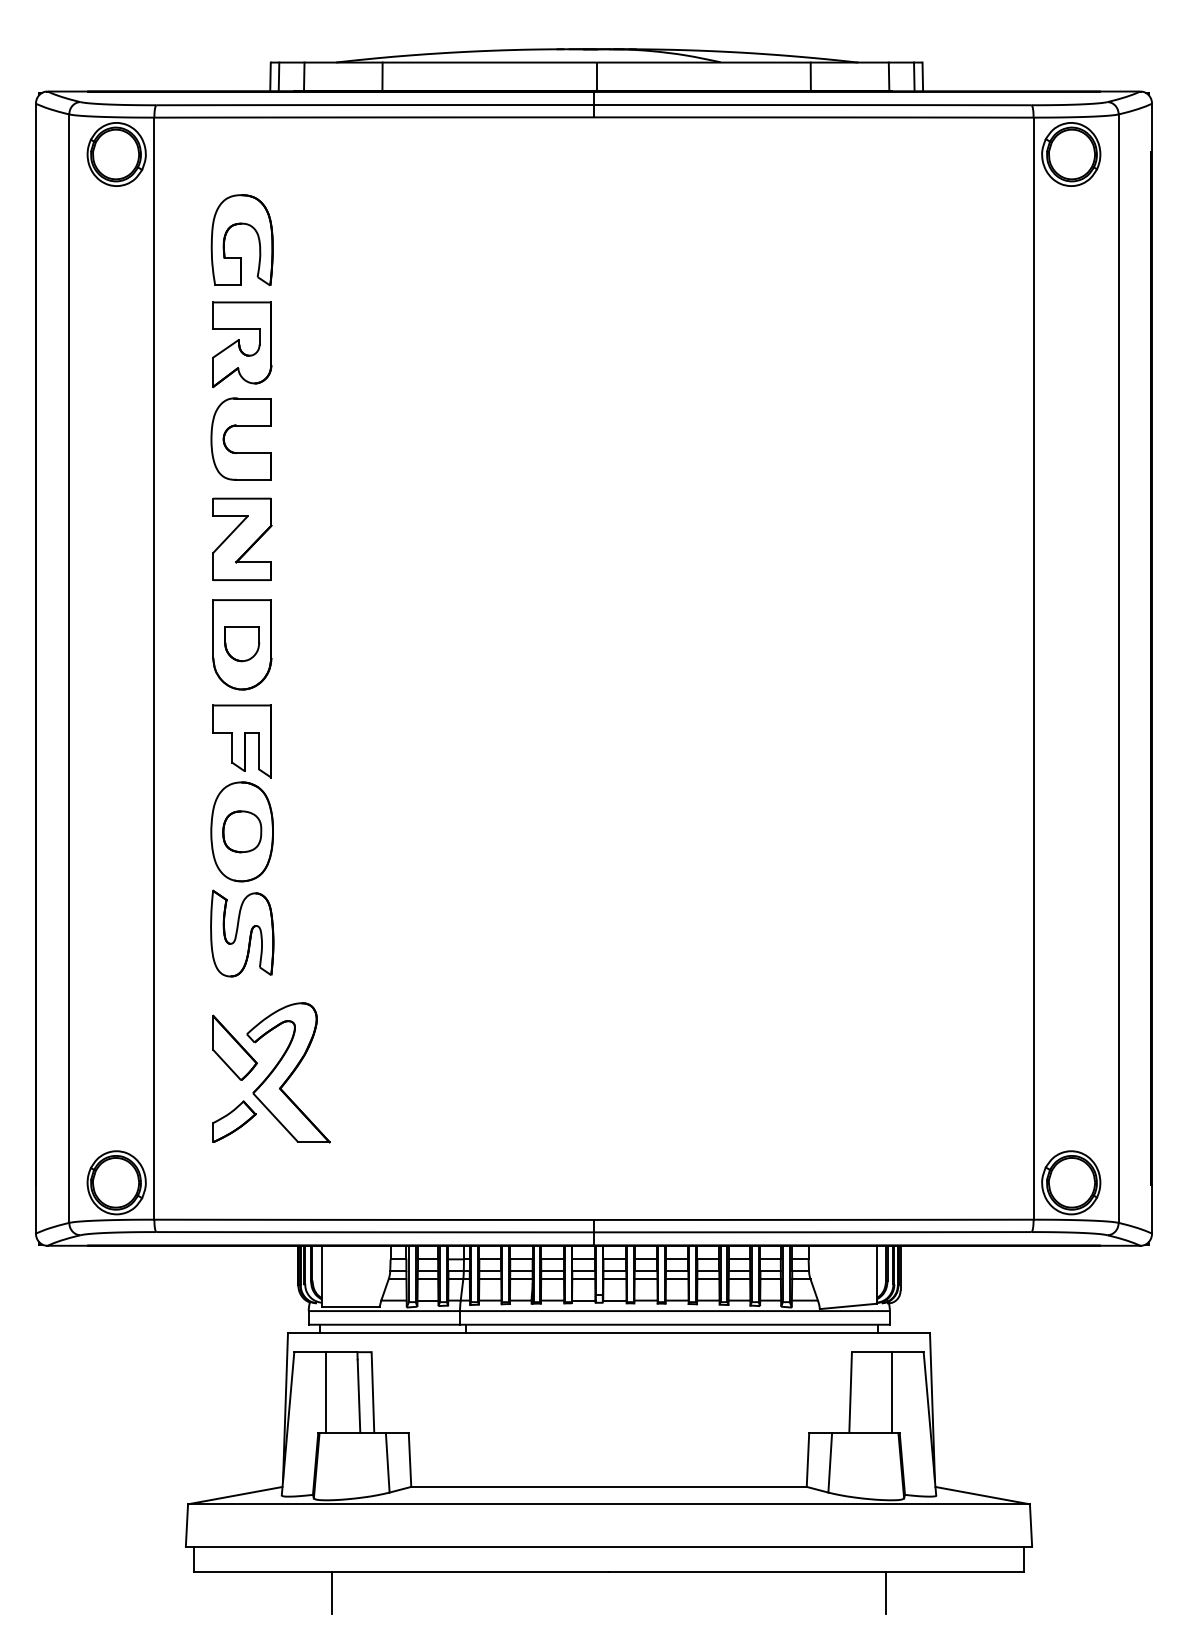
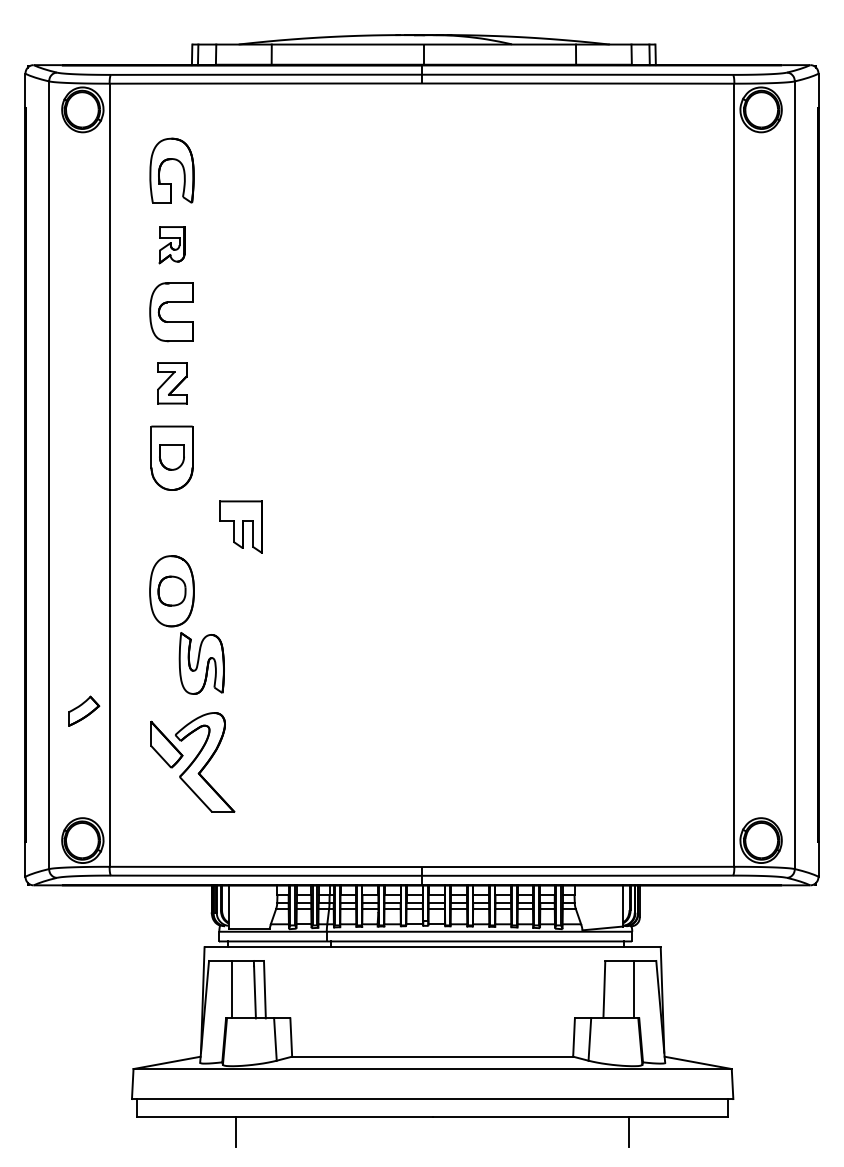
part: (242, 344) -> (172, 244), size x0.6
part: (242, 538) -> (172, 382), size x0.7
part: (241, 741) -> (240, 527), moved
part: (242, 933) -> (202, 663), moved
part: (234, 1121) -> (84, 711), moved

